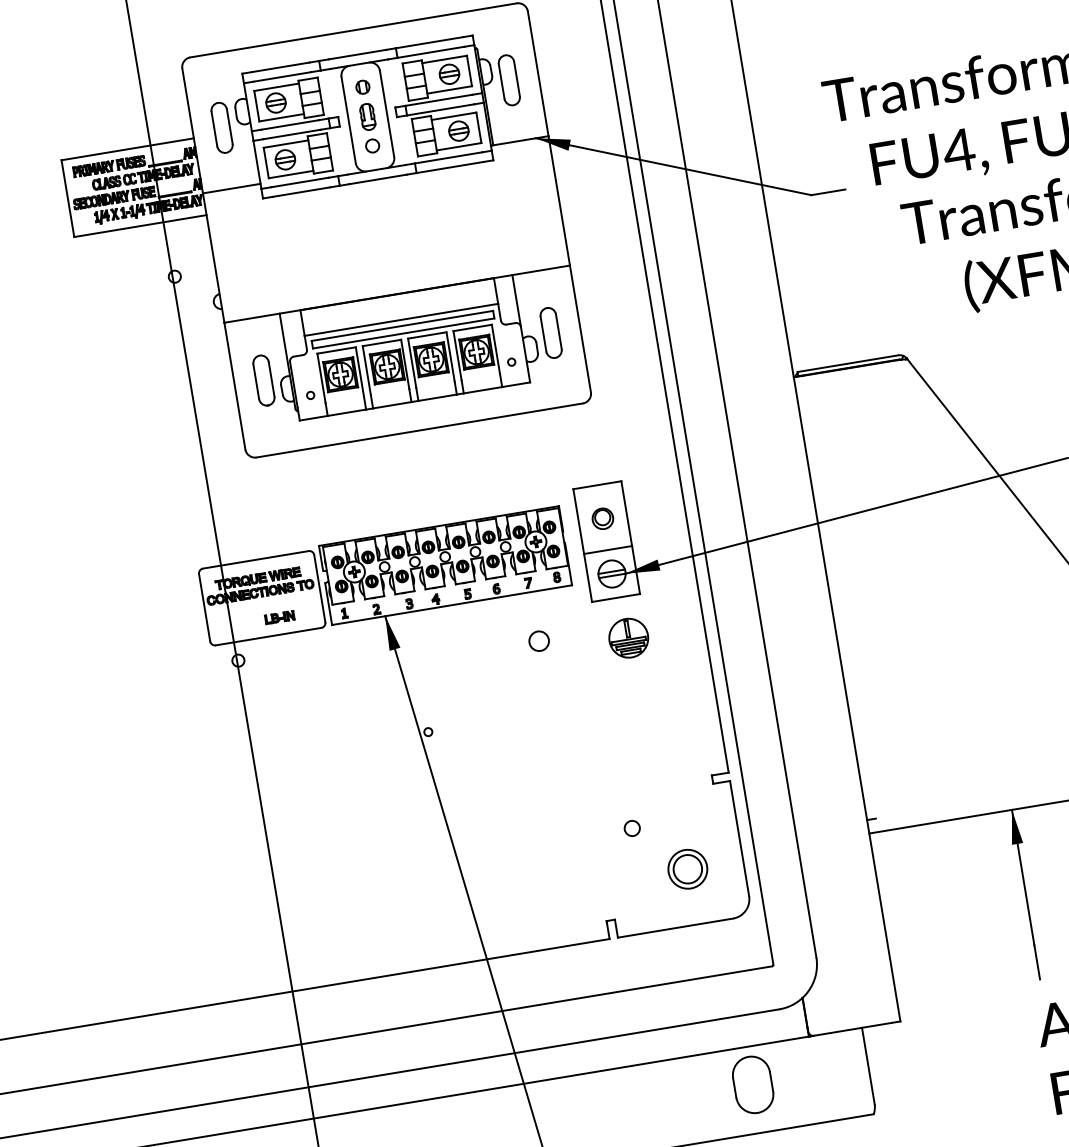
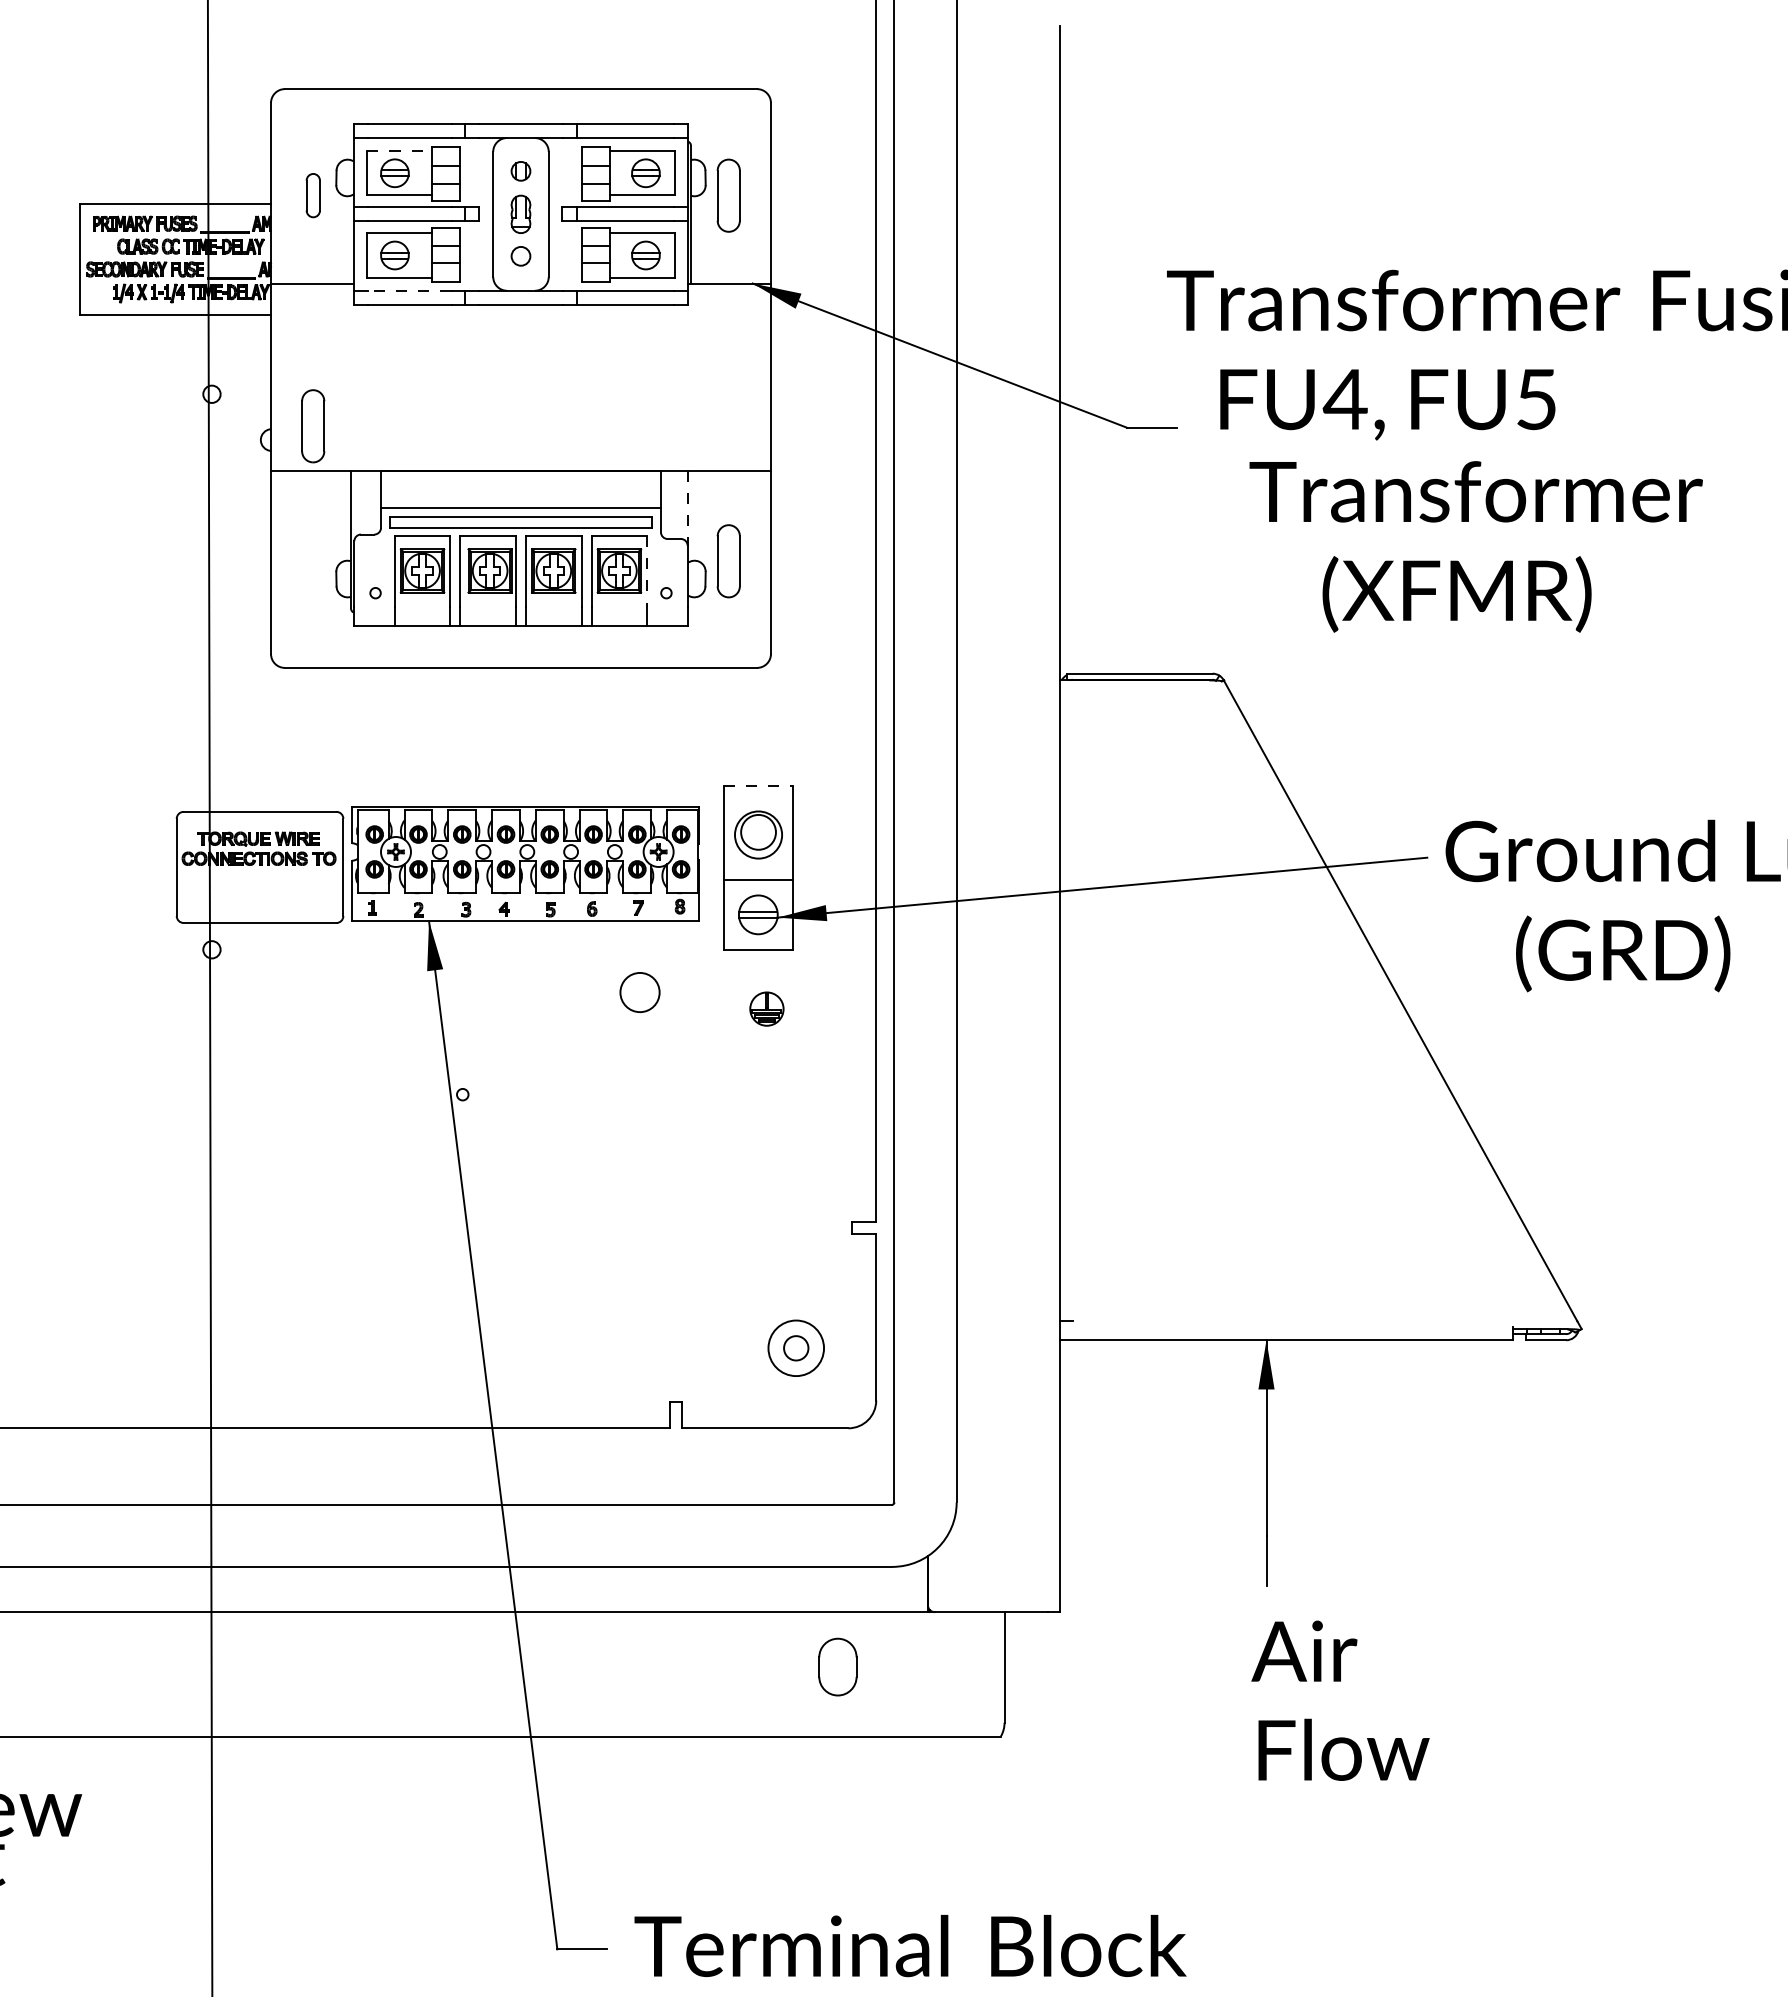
line: (276, 87) -> (399, 151), solid -> dashed
part: (222, 127) -> (313, 195), size x0.6
line: (299, 182) -> (409, 290), solid -> dashed
line: (516, 301) -> (687, 508), solid -> dashed
line: (496, 349) -> (647, 571), solid -> dashed
part: (264, 380) -> (313, 426), moved
line: (597, 485) -> (758, 786), solid -> dashed
part: (602, 518) -> (757, 834), size x1.6
part: (279, 617) -> (280, 898), removed
part: (628, 637) -> (766, 1008), size x0.6
circle: (538, 641) -> (639, 992), size x1.4
circle: (632, 828) -> (727, 1277), removed
circle: (687, 868) -> (795, 1347), size x0.6
part: (752, 1084) -> (837, 1666), size x0.7

